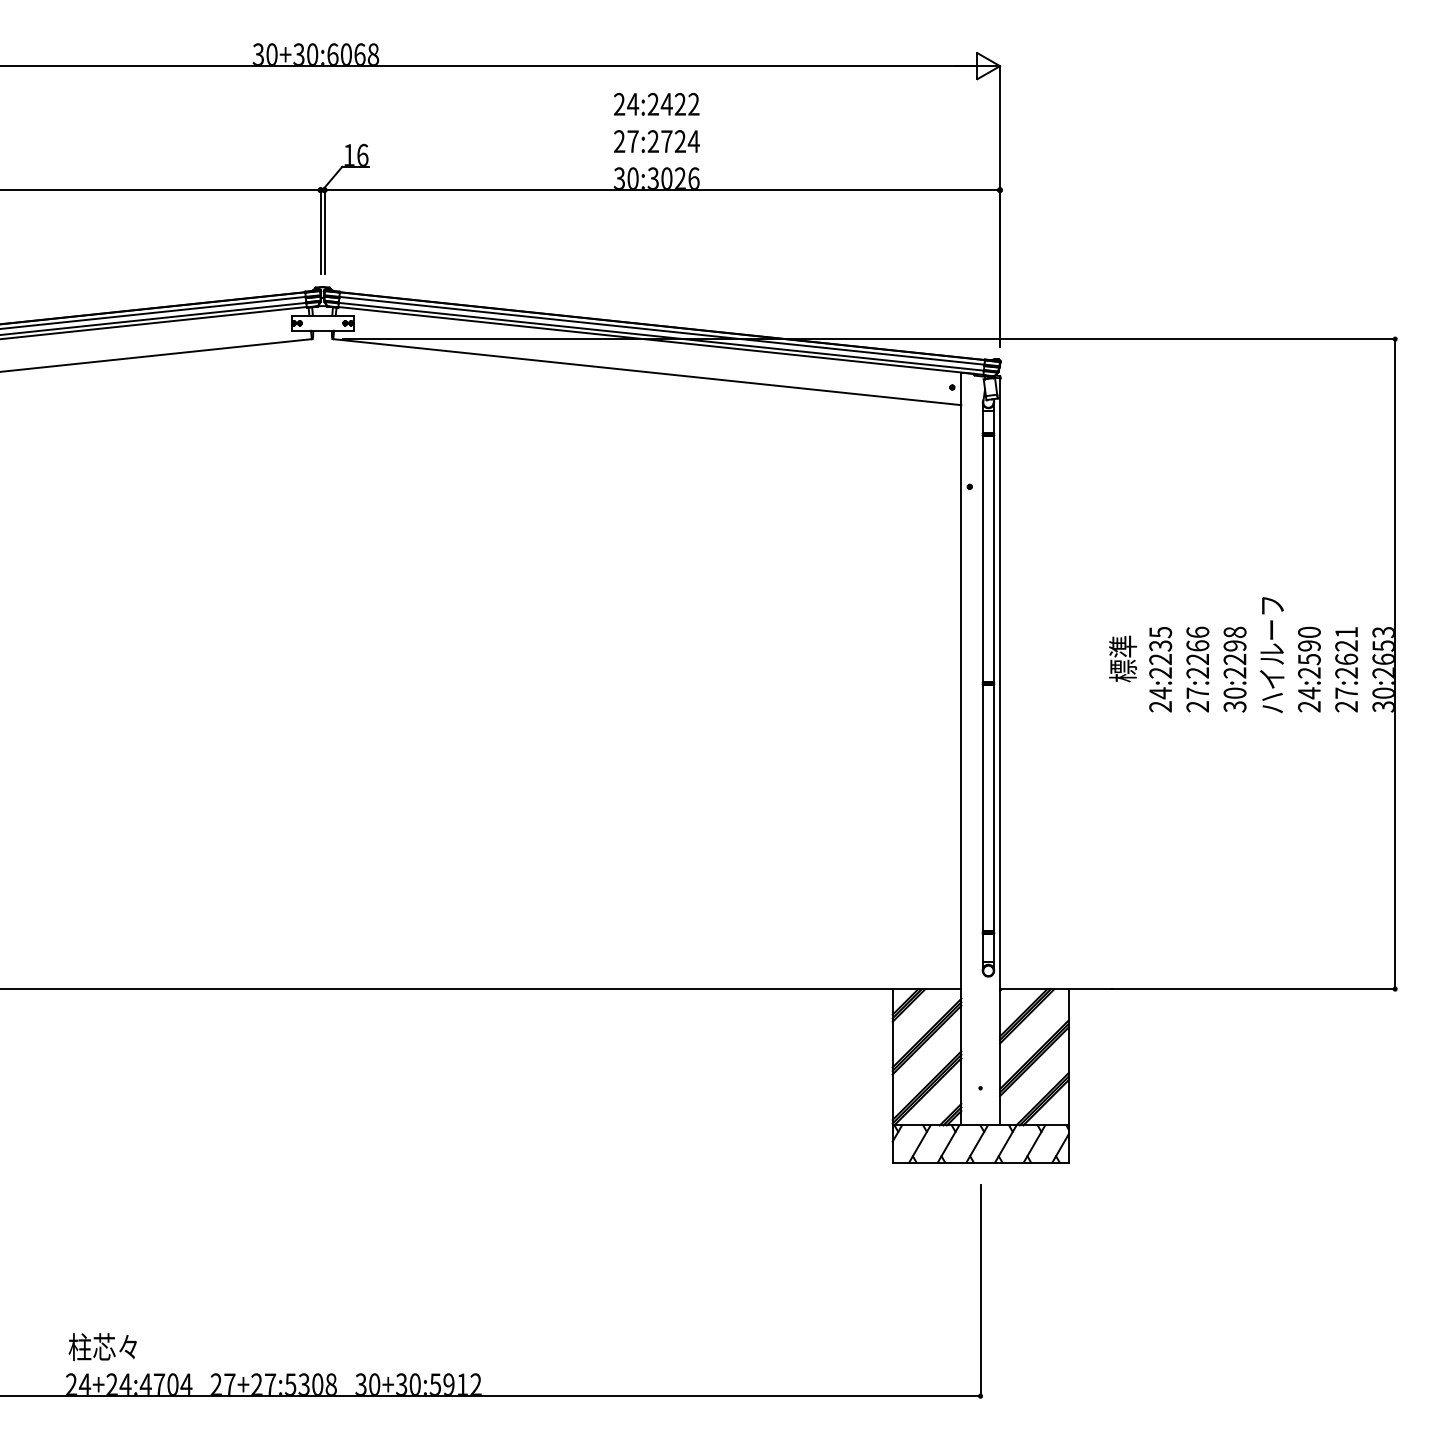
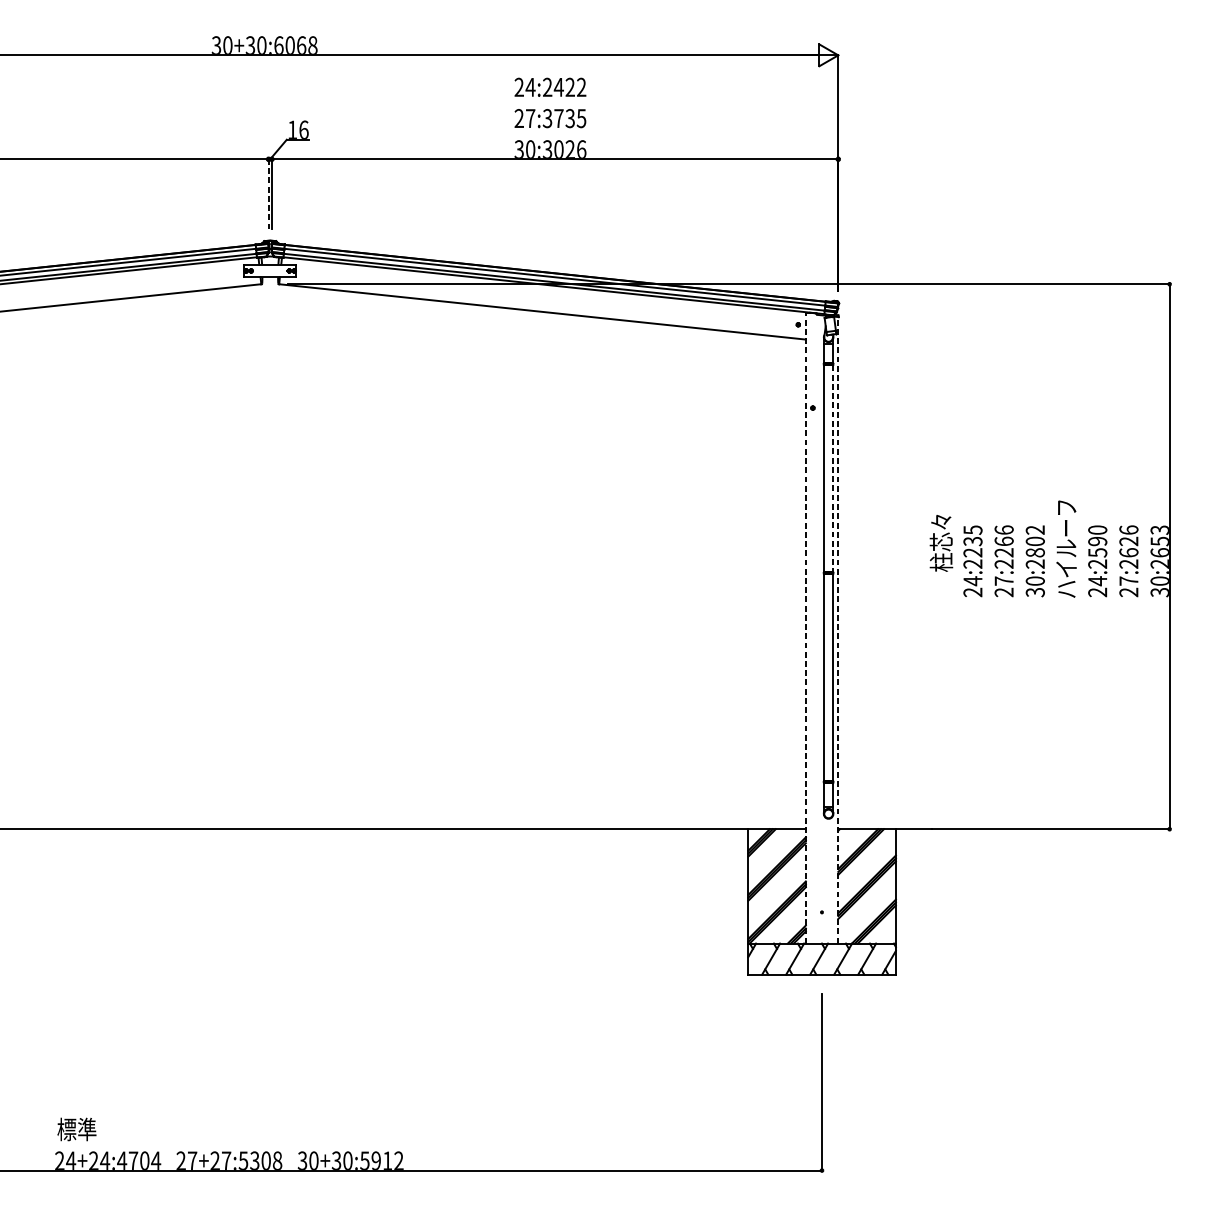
text: (673, 141) -> (564, 118), 27:2724 -> 27:3735
line: (320, 231) -> (268, 193), solid -> dashed
line: (993, 559) -> (832, 469), solid -> dashed
text: (1346, 631) -> (1128, 529), 27:2621 -> 27:2626
text: (1234, 645) -> (1034, 541), 30:2298 -> 30:2802
text: (1123, 647) -> (941, 542), 標準 -> 柱芯々
line: (961, 748) -> (805, 627), solid -> dashed
line: (999, 751) -> (837, 629), solid -> dashed
text: (103, 1347) -> (86, 1129), 柱芯々 -> 標準

